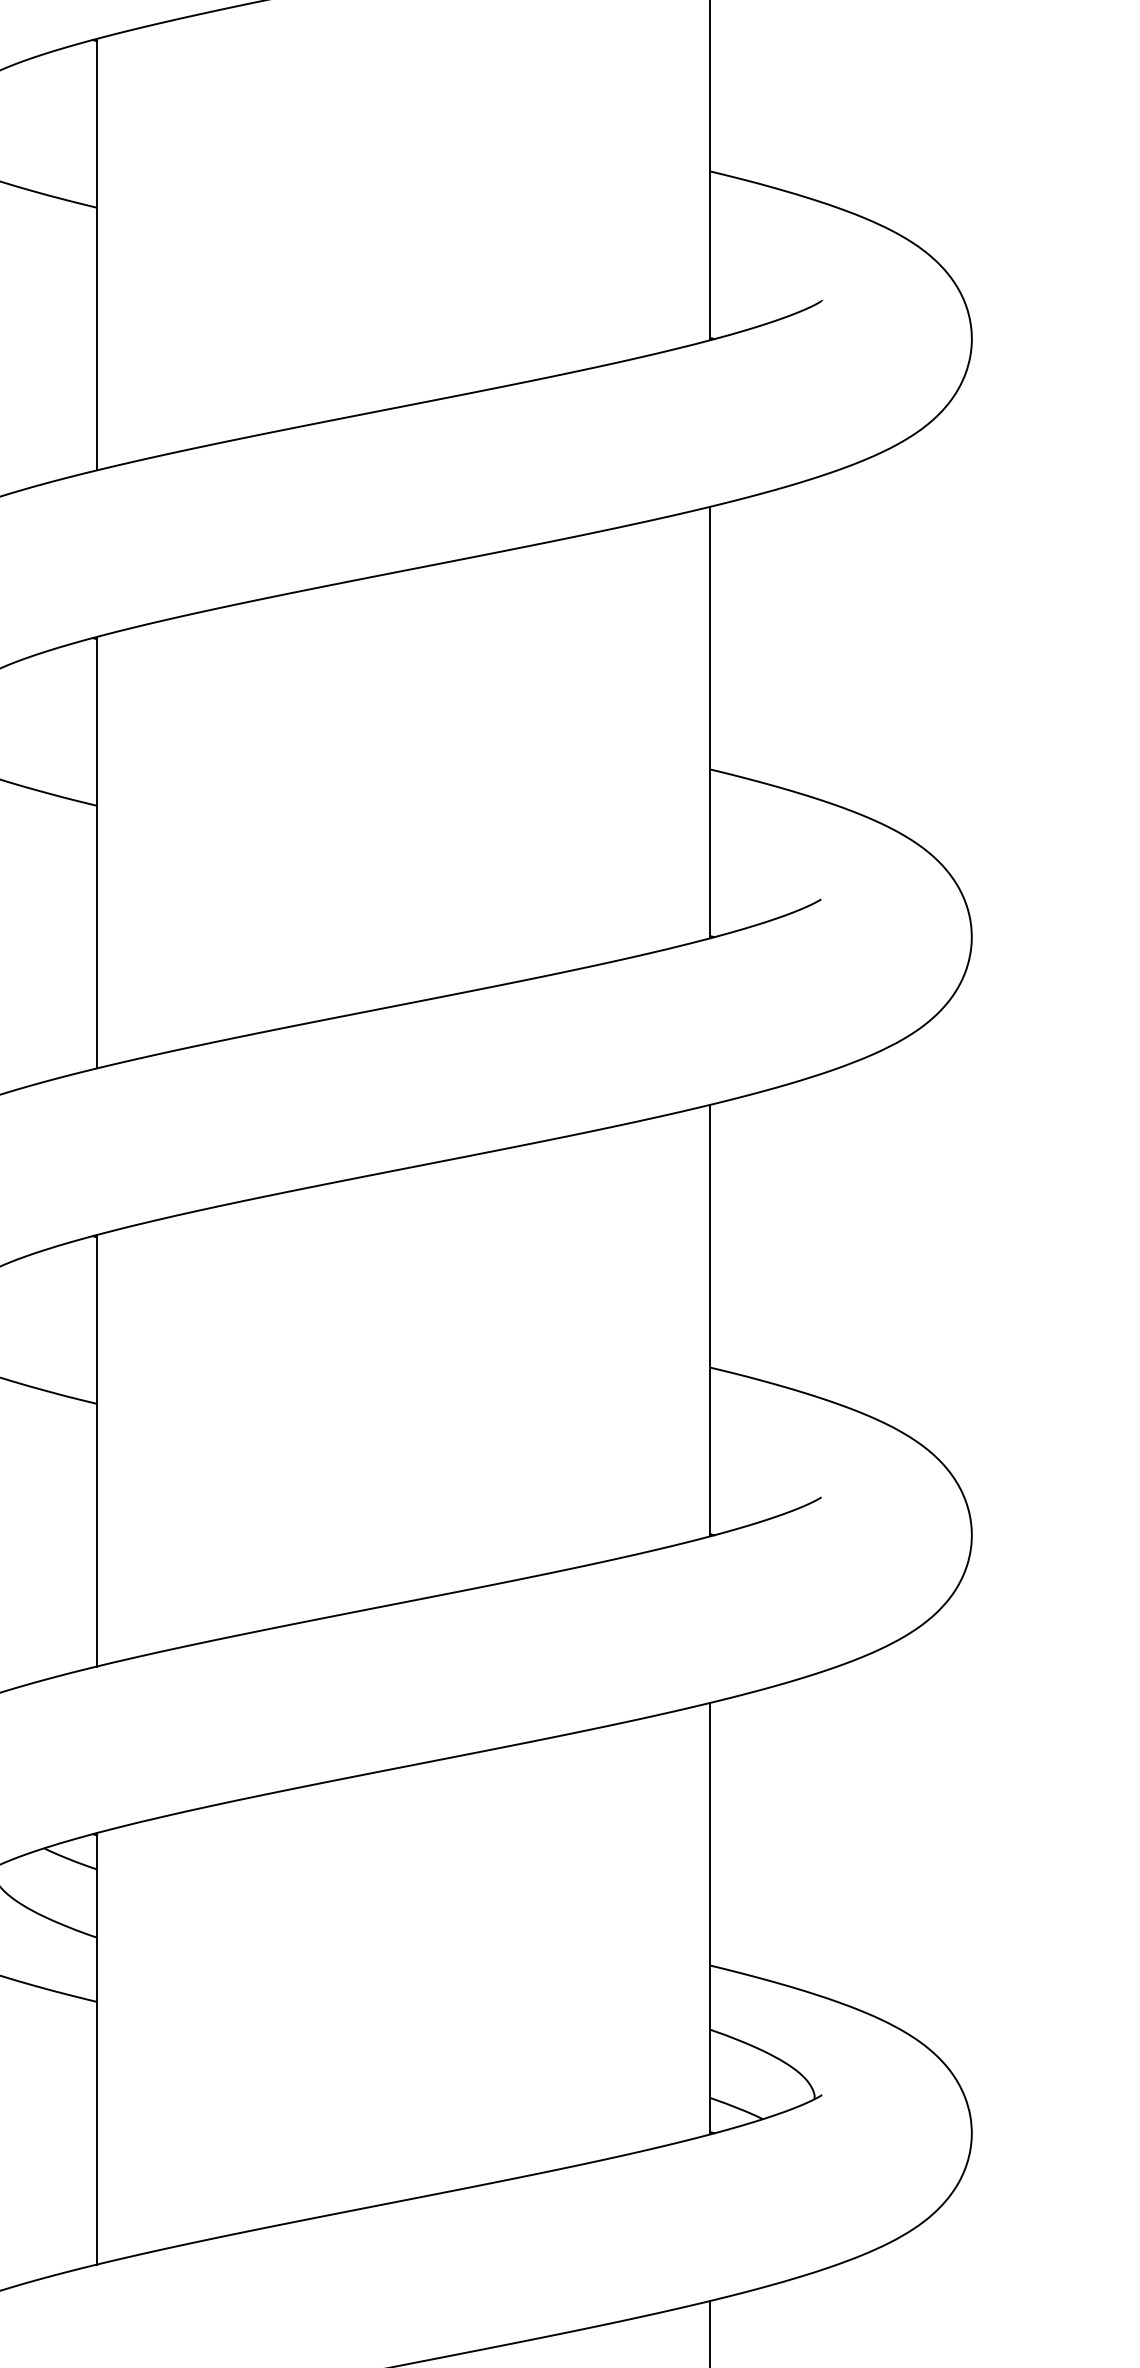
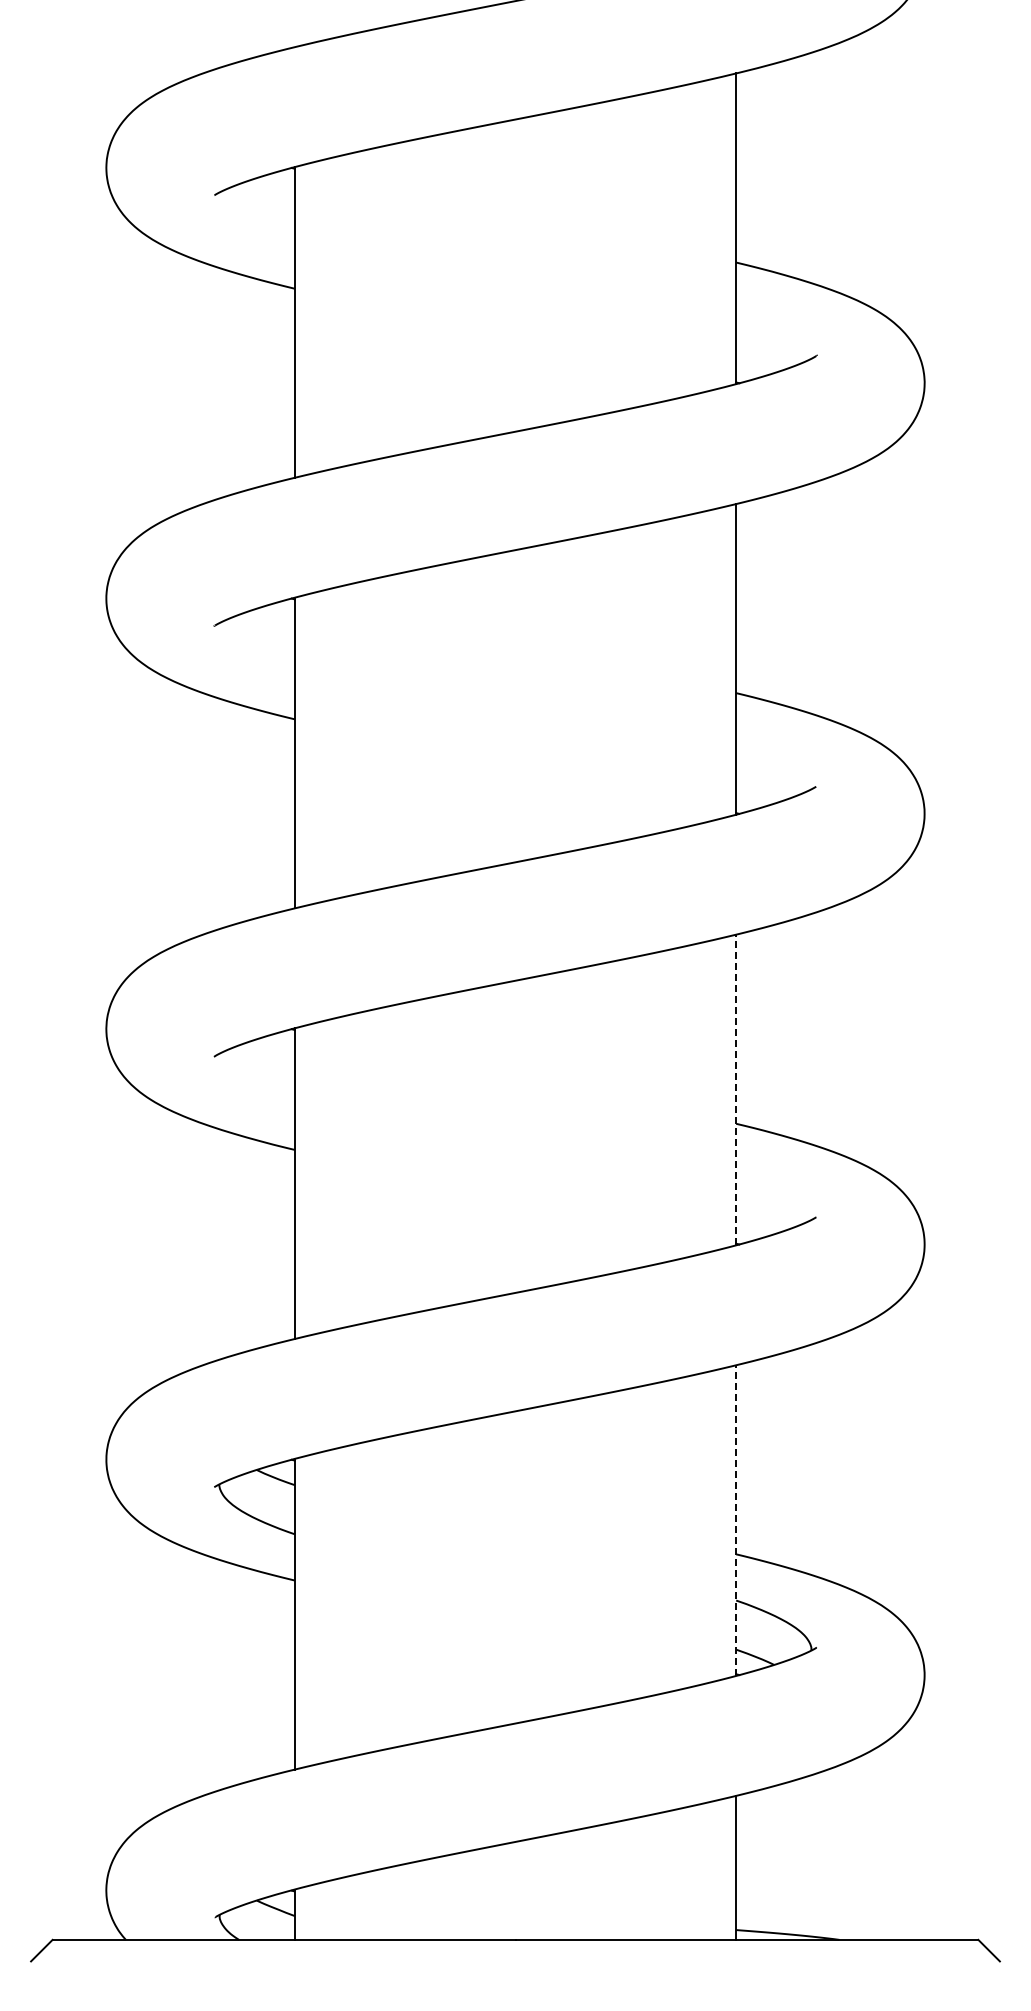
line: (710, 1319) -> (736, 1089), solid -> dashed
line: (710, 1918) -> (736, 1520), solid -> dashed

